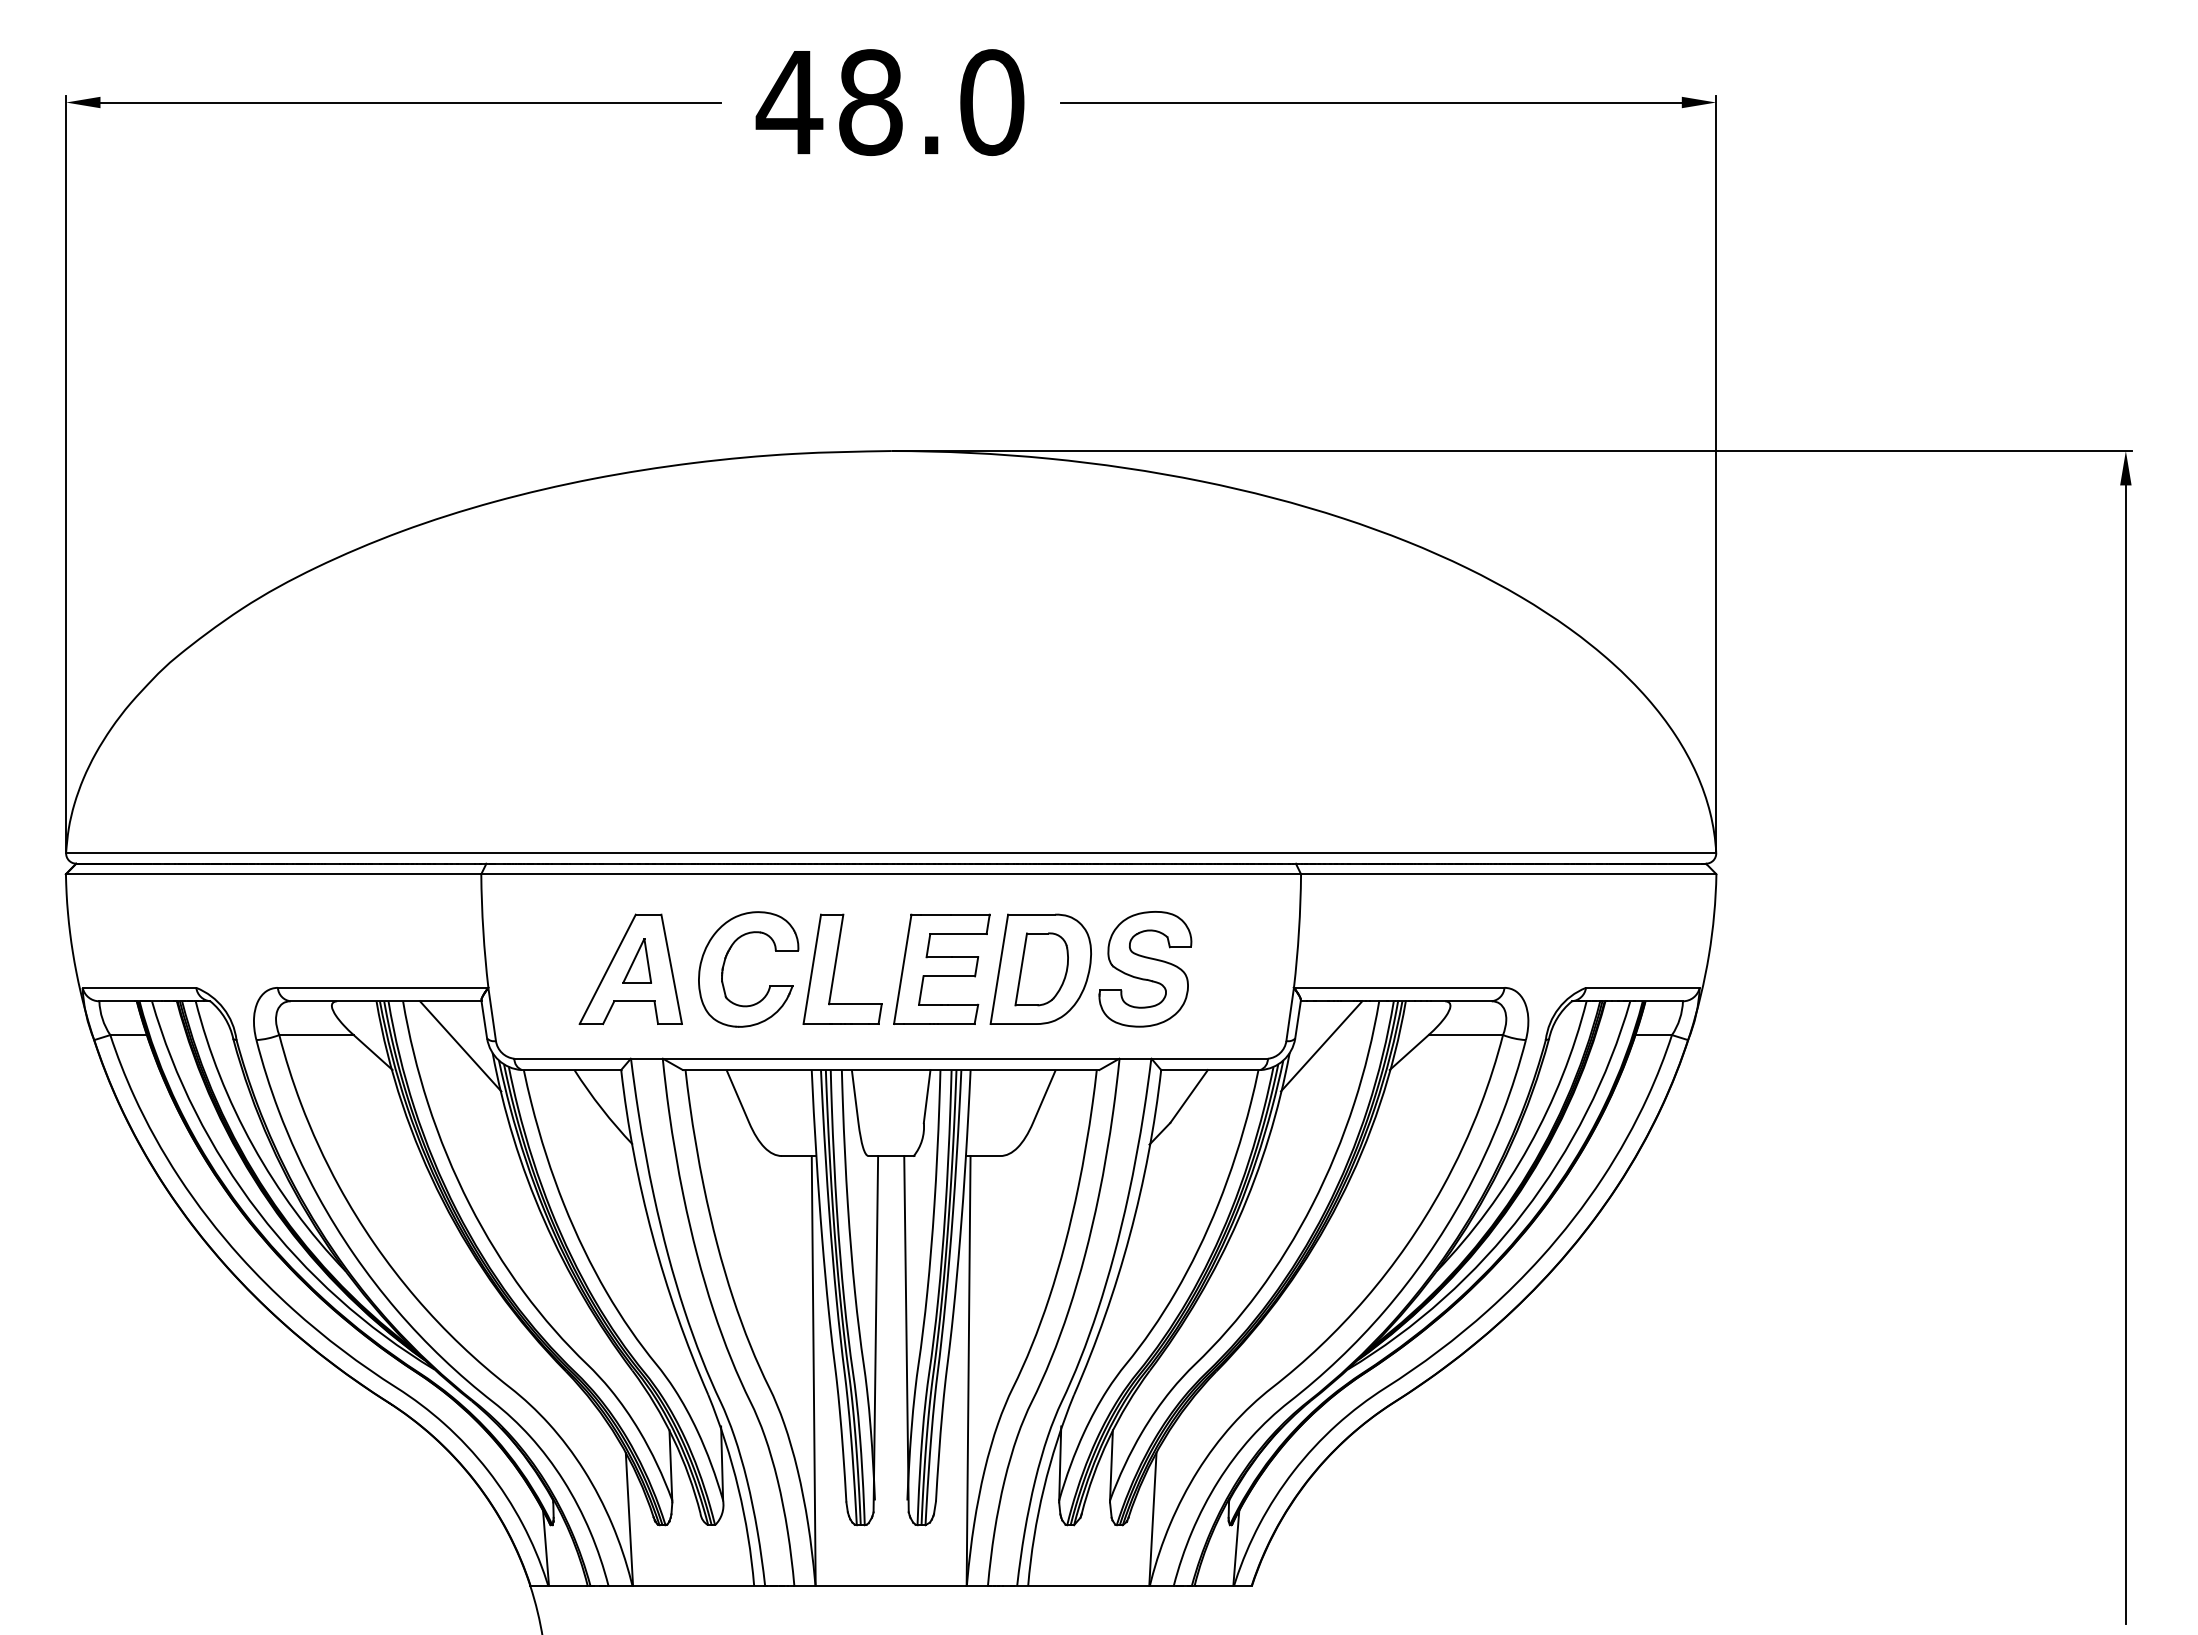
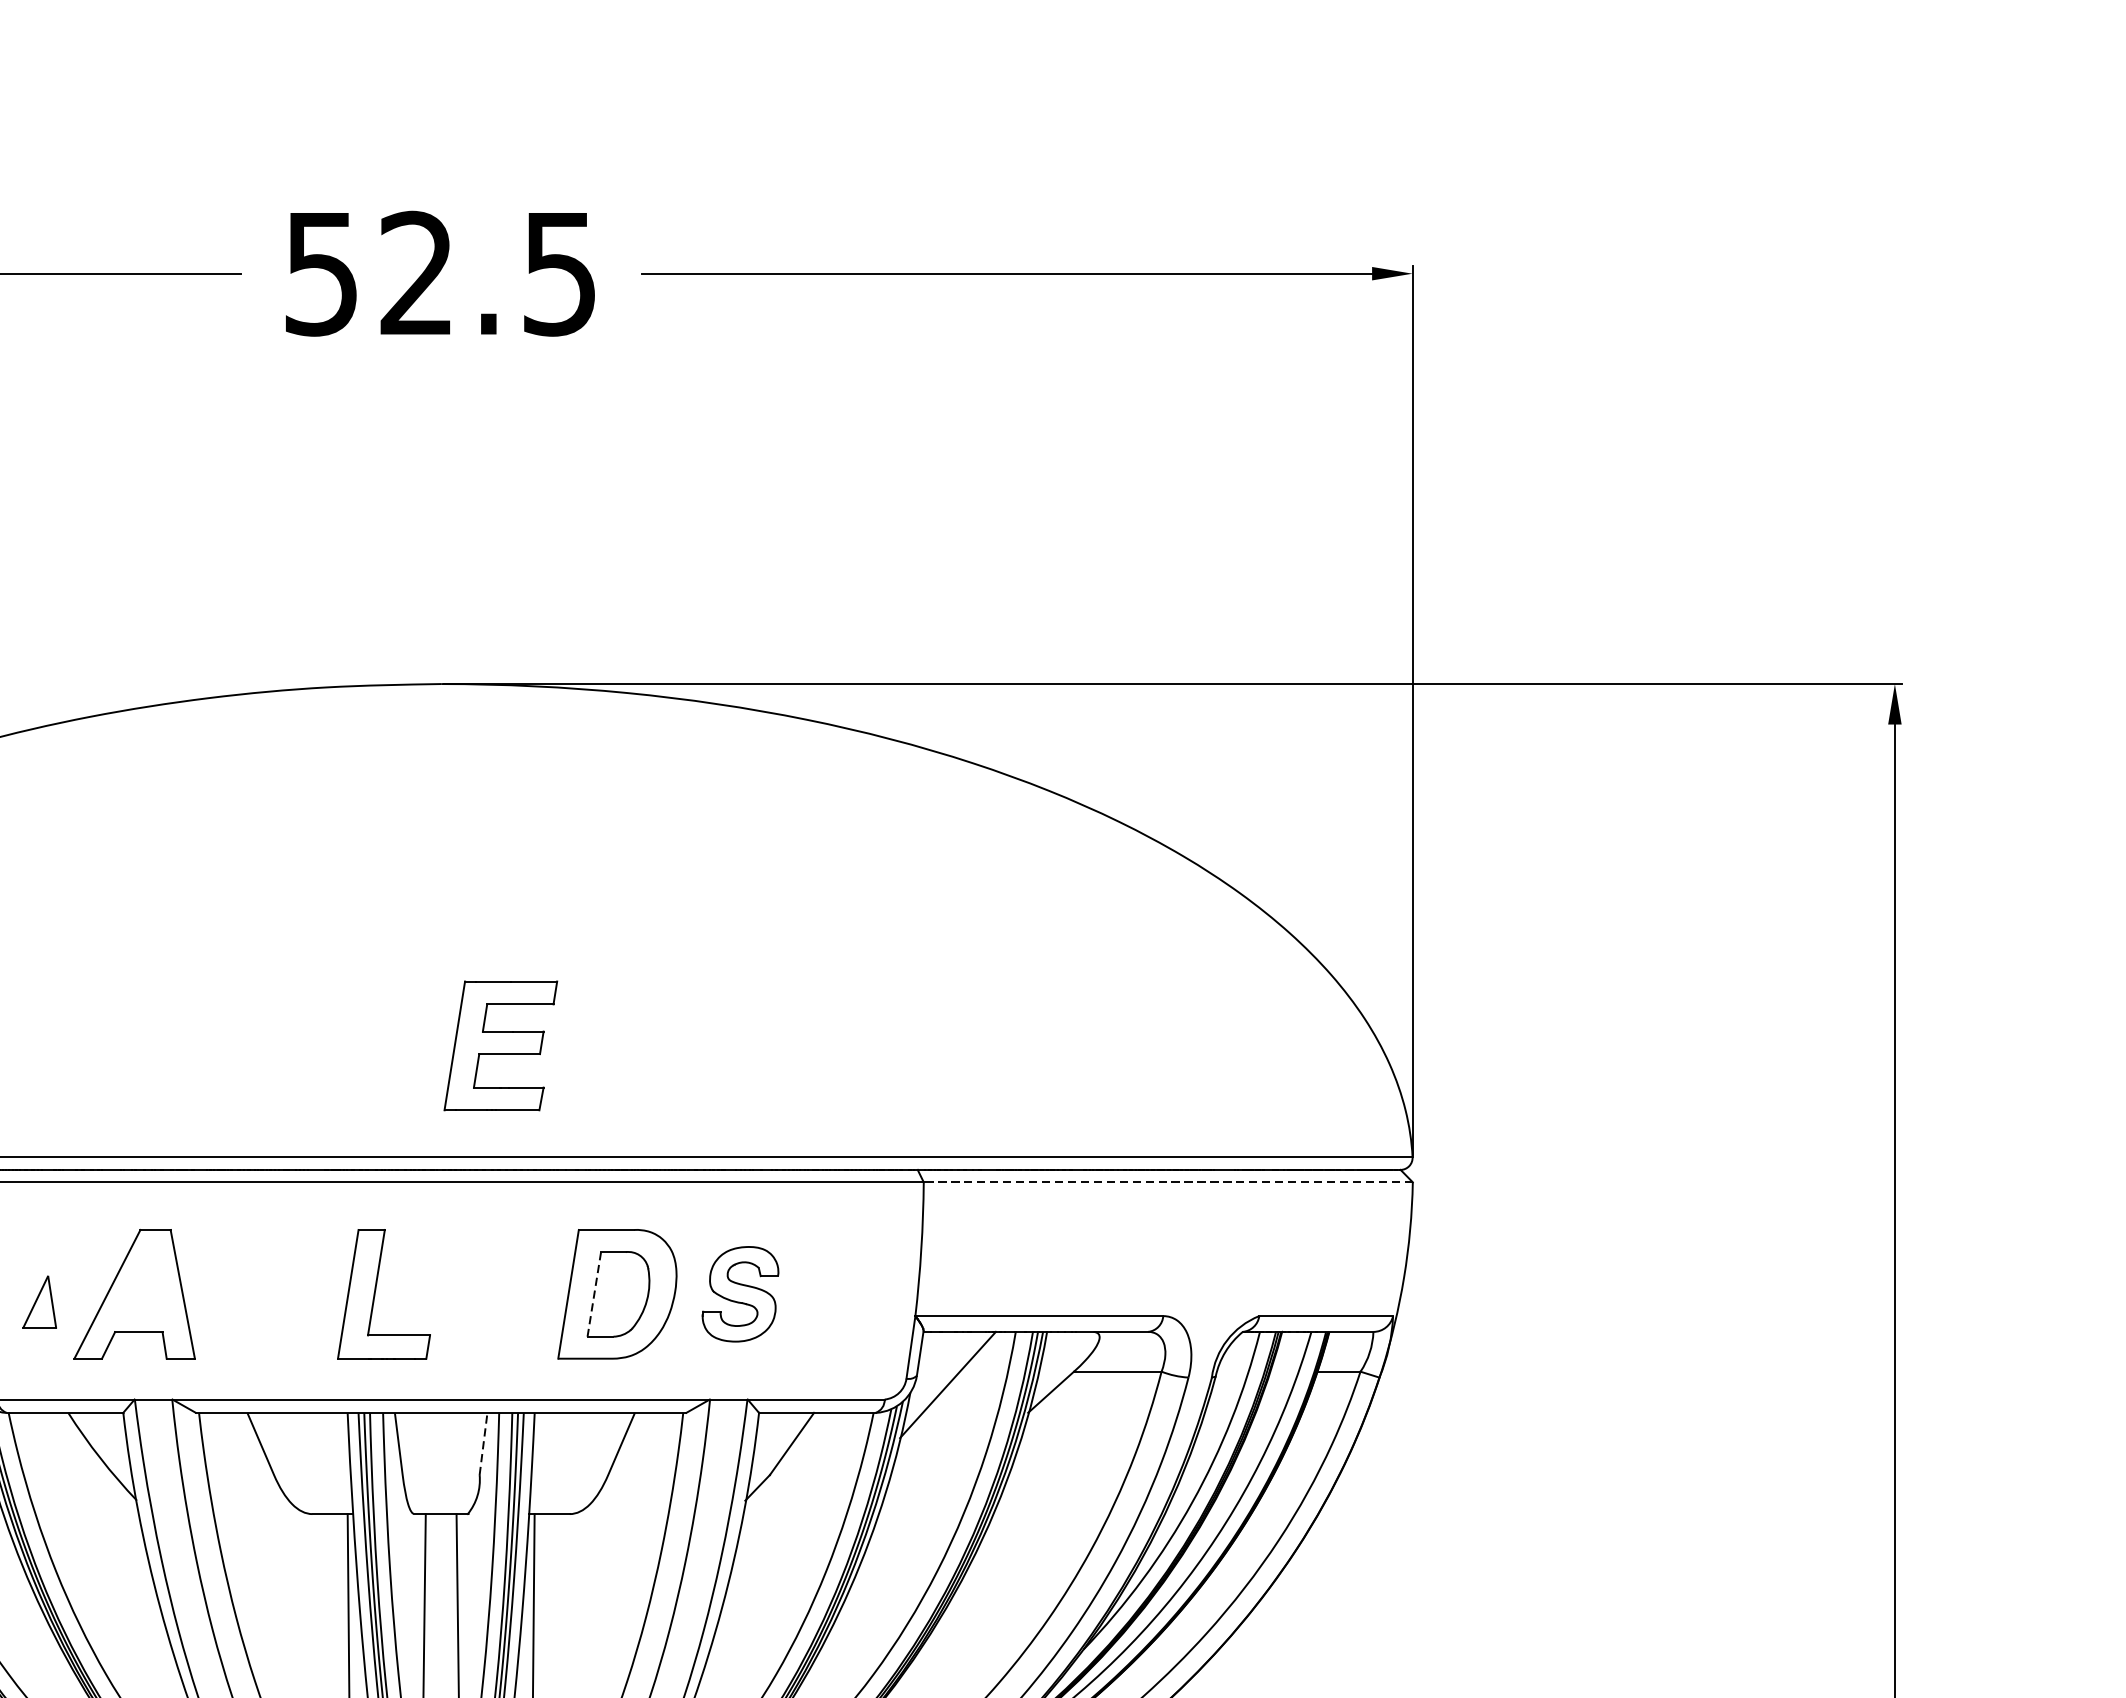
text: (889, 102) -> (439, 273), 48.0 -> 52.5
line: (1508, 874) -> (1168, 1182), solid -> dashed
part: (636, 960) -> (38, 1301), moved
part: (725, 962) -> (246, 1286), removed
part: (941, 968) -> (500, 1044), moved
line: (1021, 969) -> (594, 1294), solid -> dashed
part: (1145, 969) -> (740, 1294), size x0.7
line: (927, 1096) -> (483, 1444), solid -> dashed

